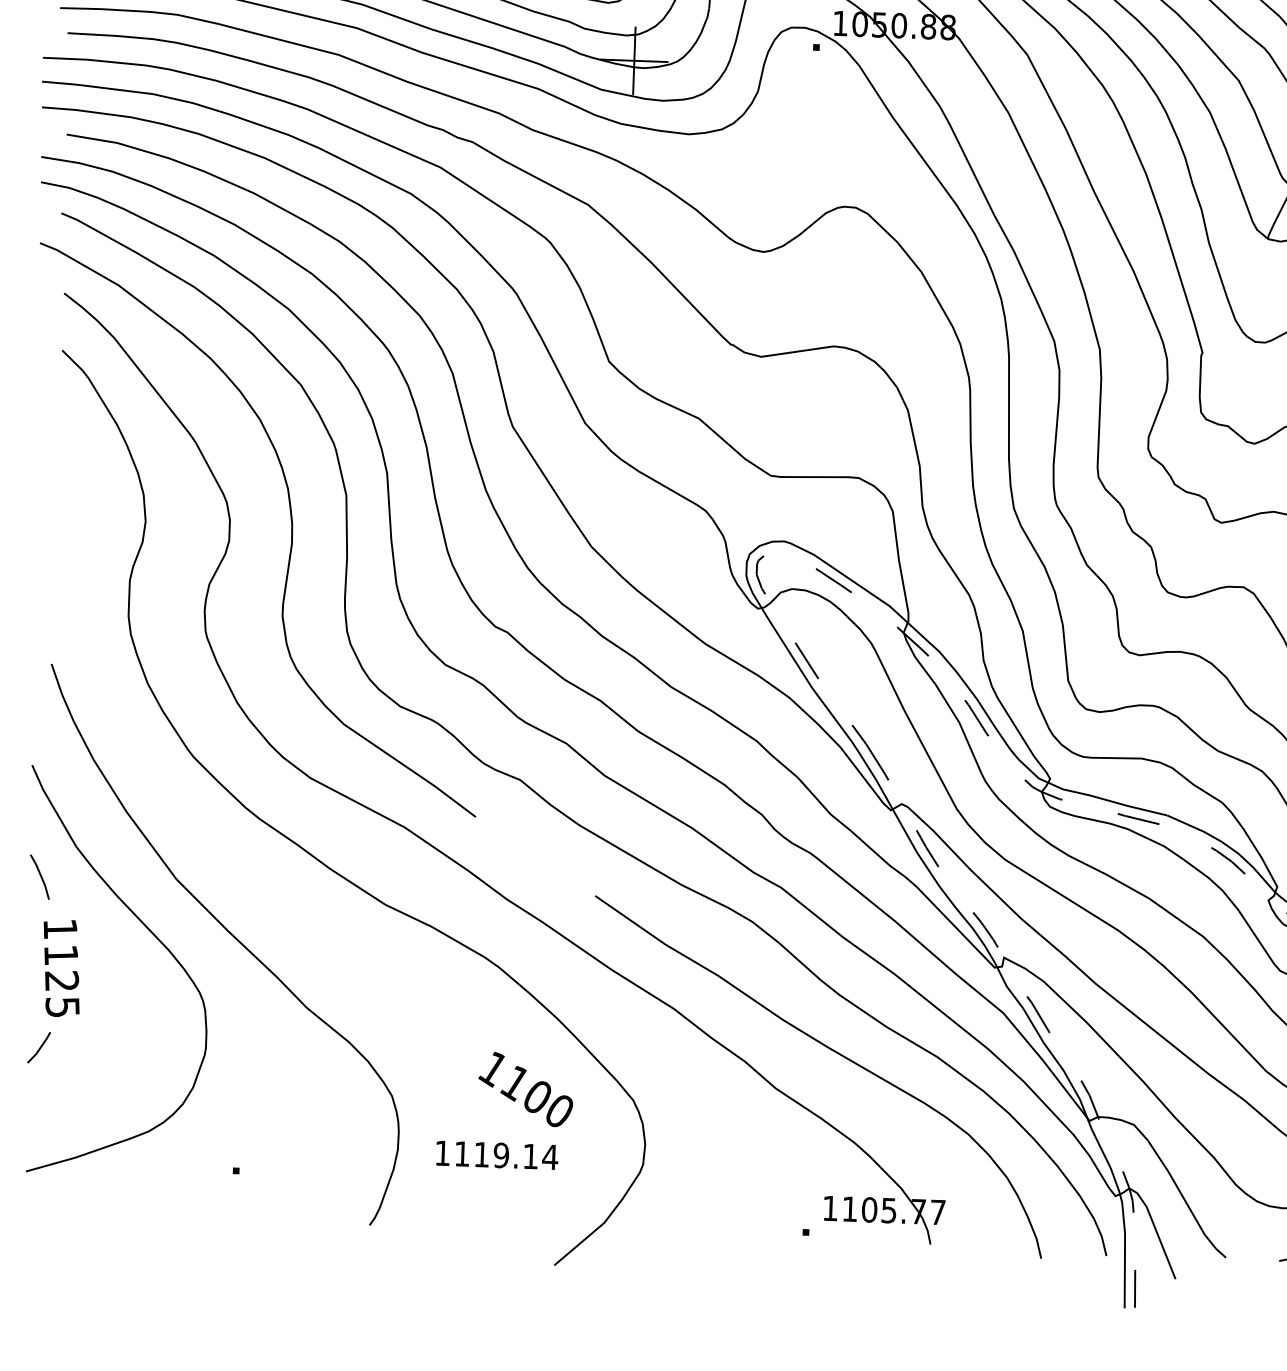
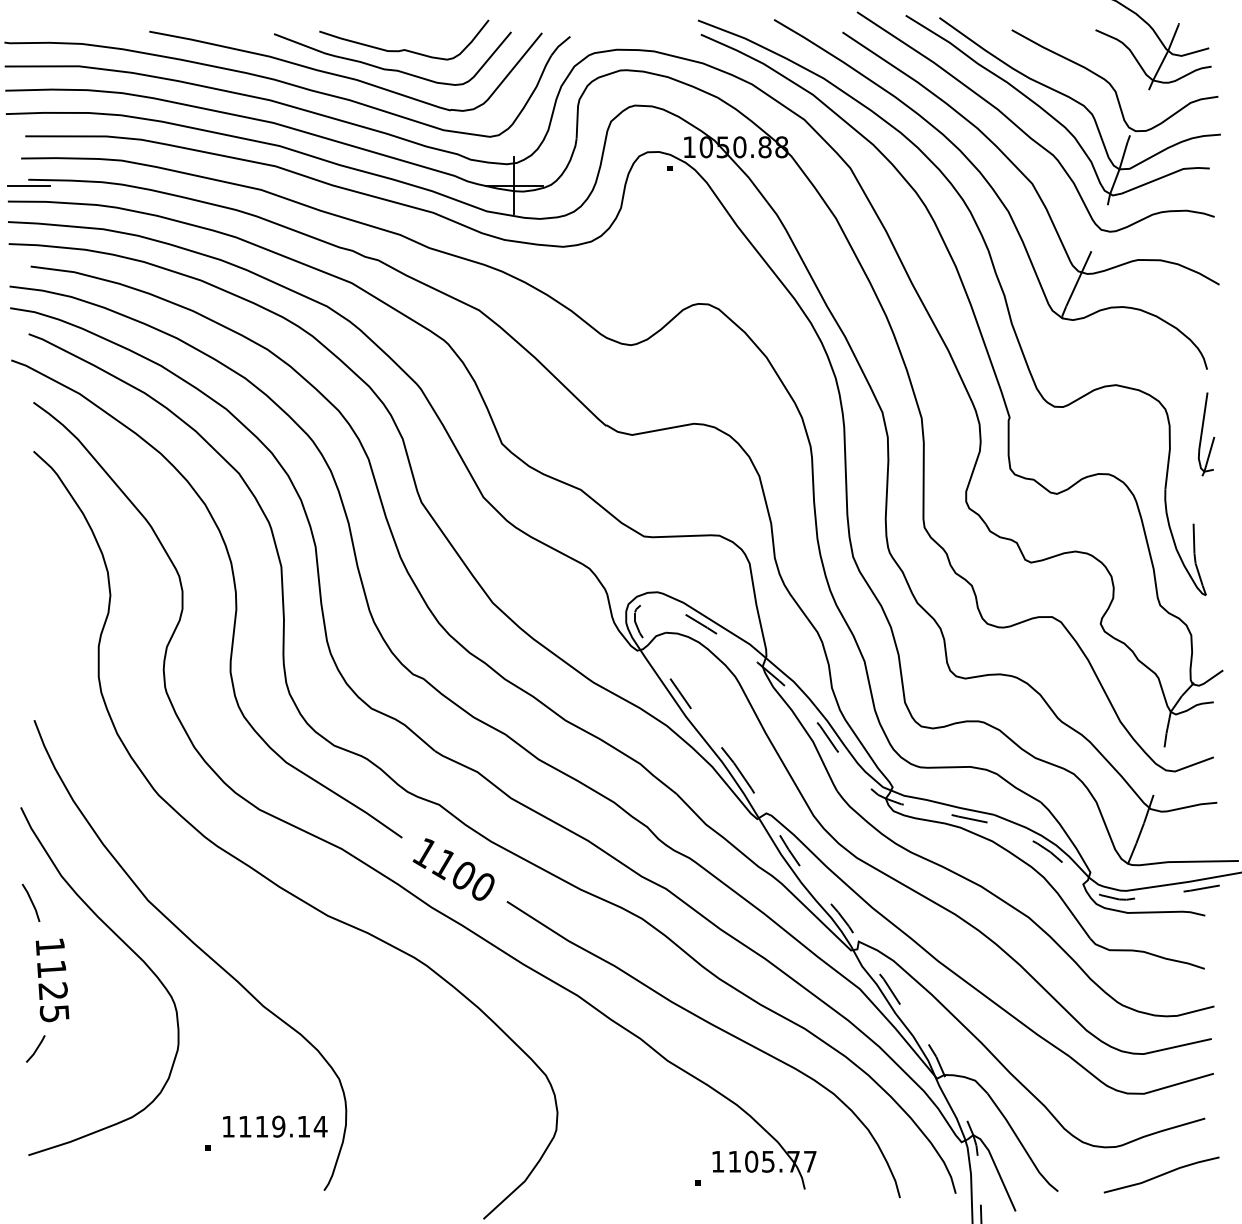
line: (67, 39) -> (28, 185), added
text: (525, 1089) -> (453, 869), moved
text: (497, 1155) -> (275, 1126), moved

